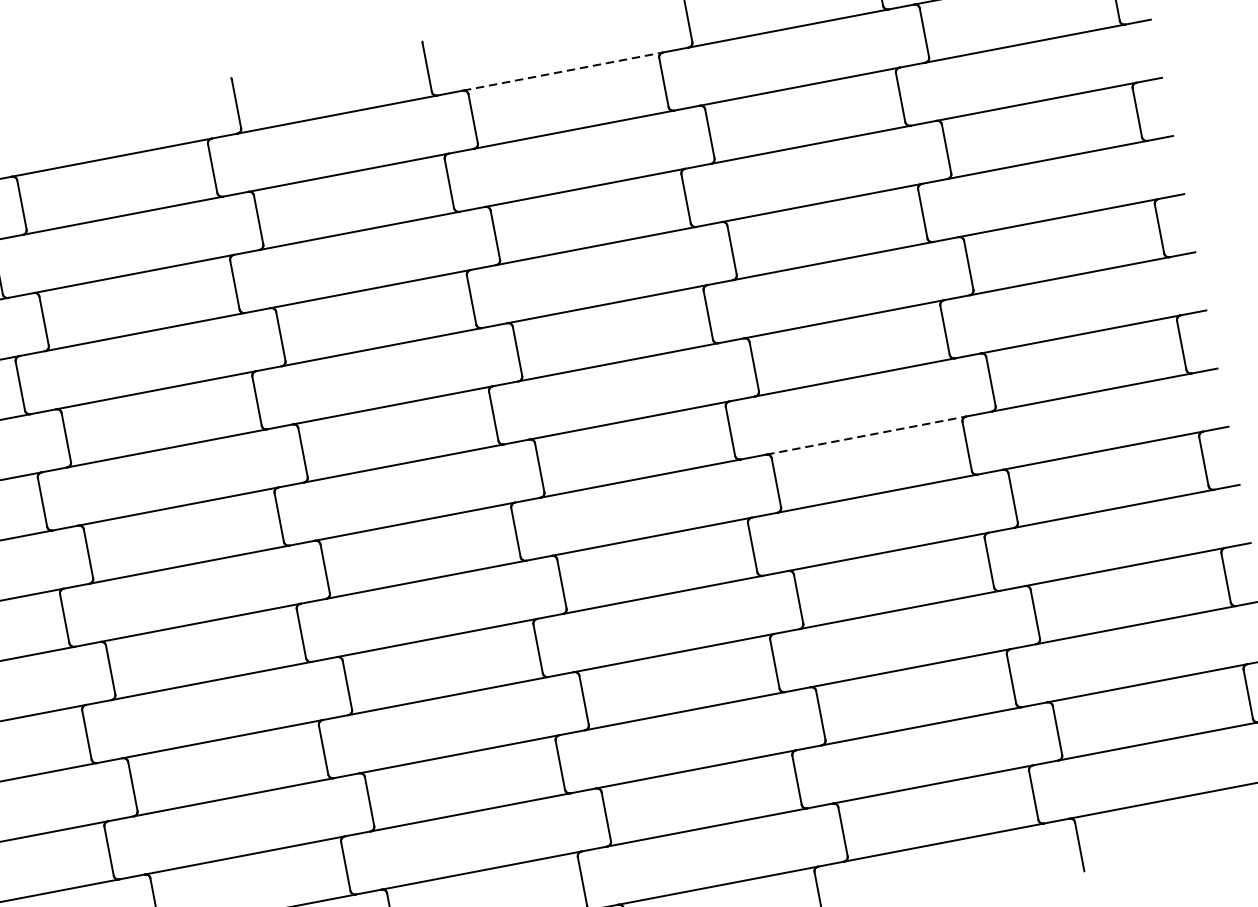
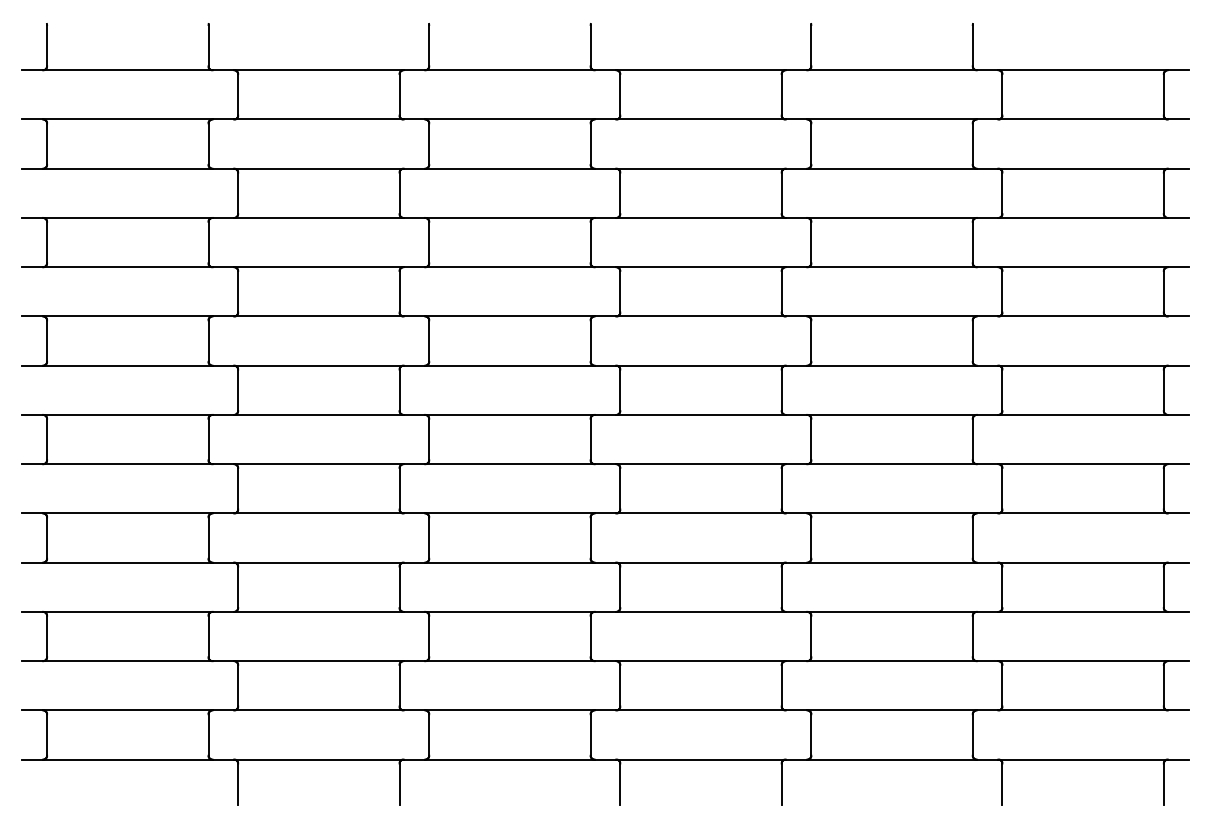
line: (563, 71) -> (701, 70), dashed -> solid
line: (866, 434) -> (892, 414), dashed -> solid

